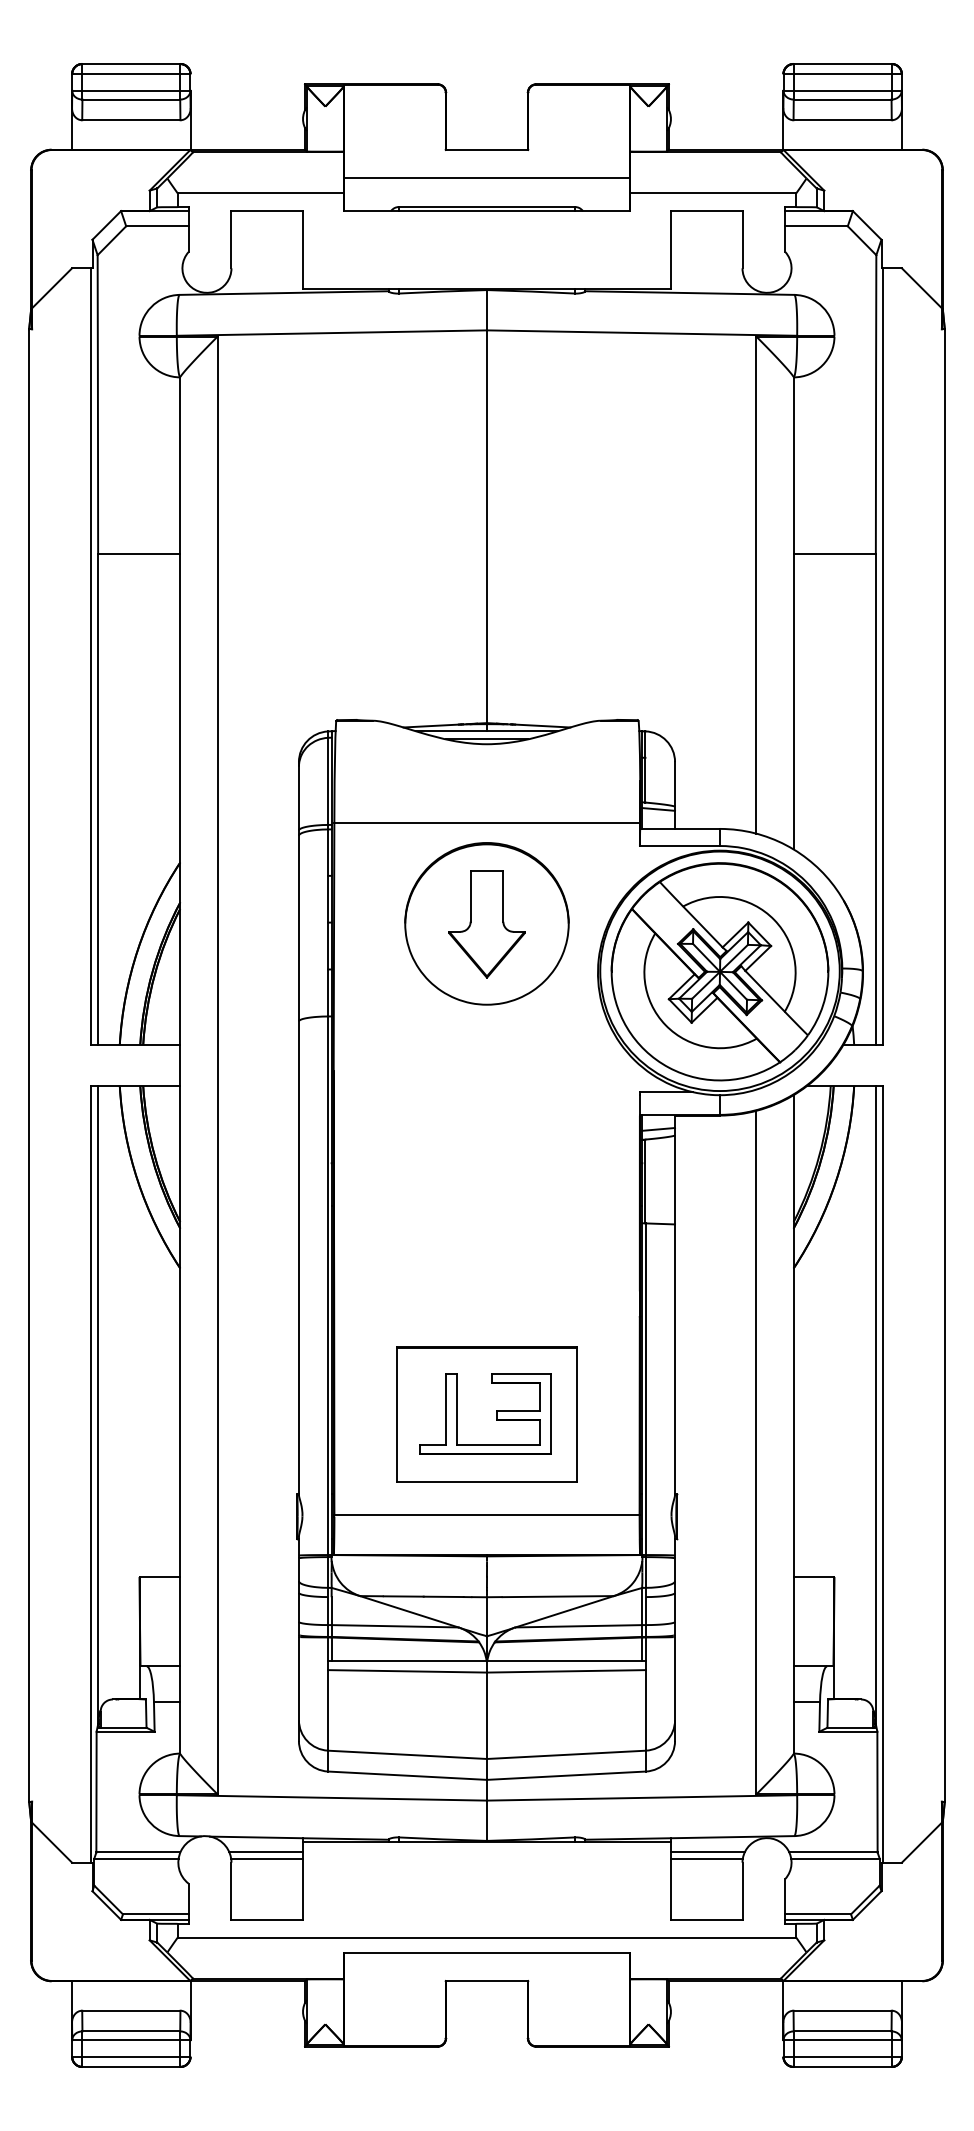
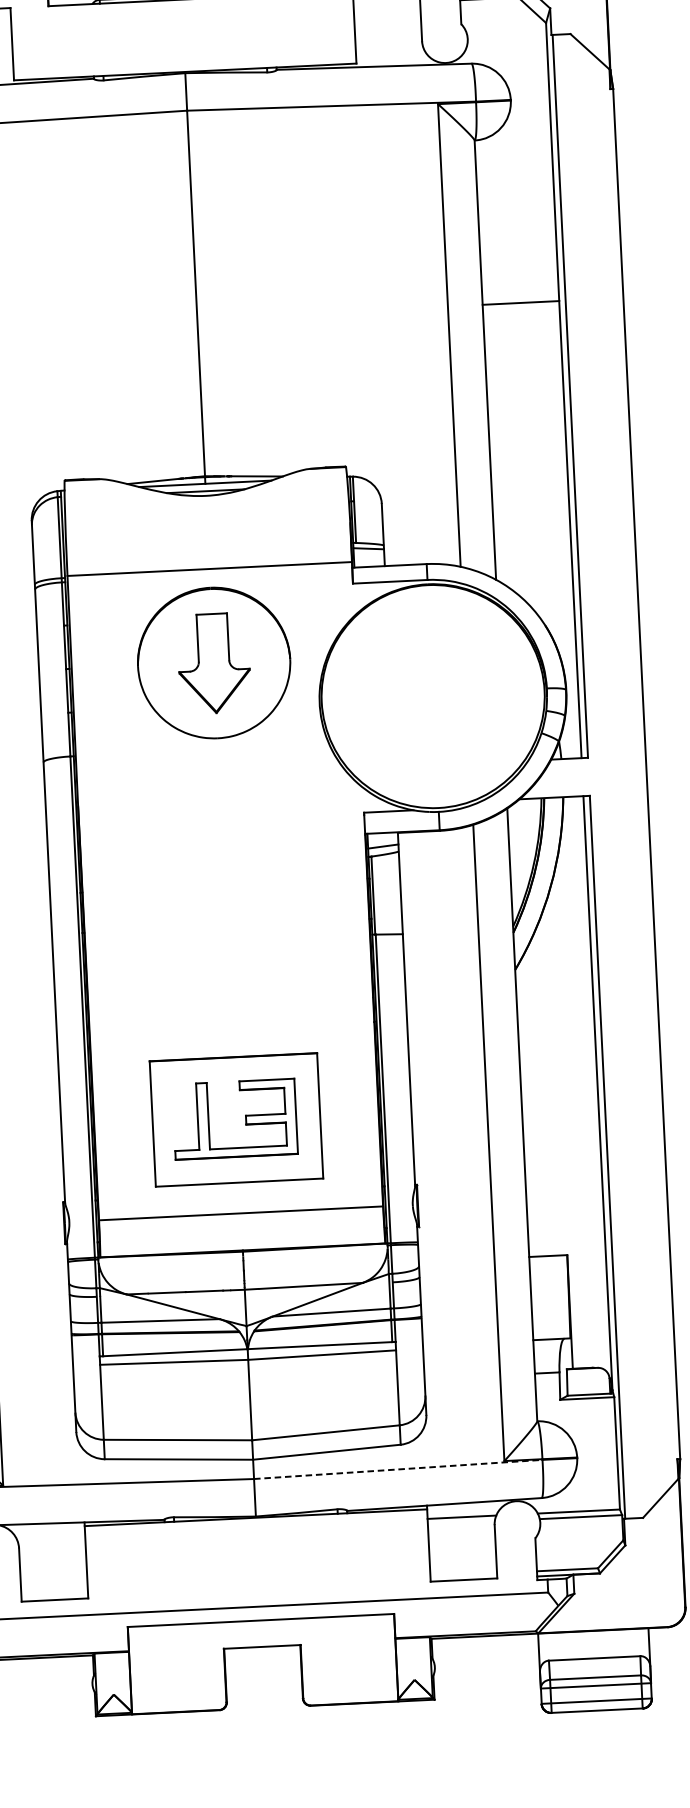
part: (719, 971) -> (432, 696), removed
line: (642, 1797) -> (398, 1469), solid -> dashed
line: (266, 1852) -> (51, 1537), removed
line: (267, 1858) -> (52, 1542), removed
line: (706, 1858) -> (460, 1522), removed

